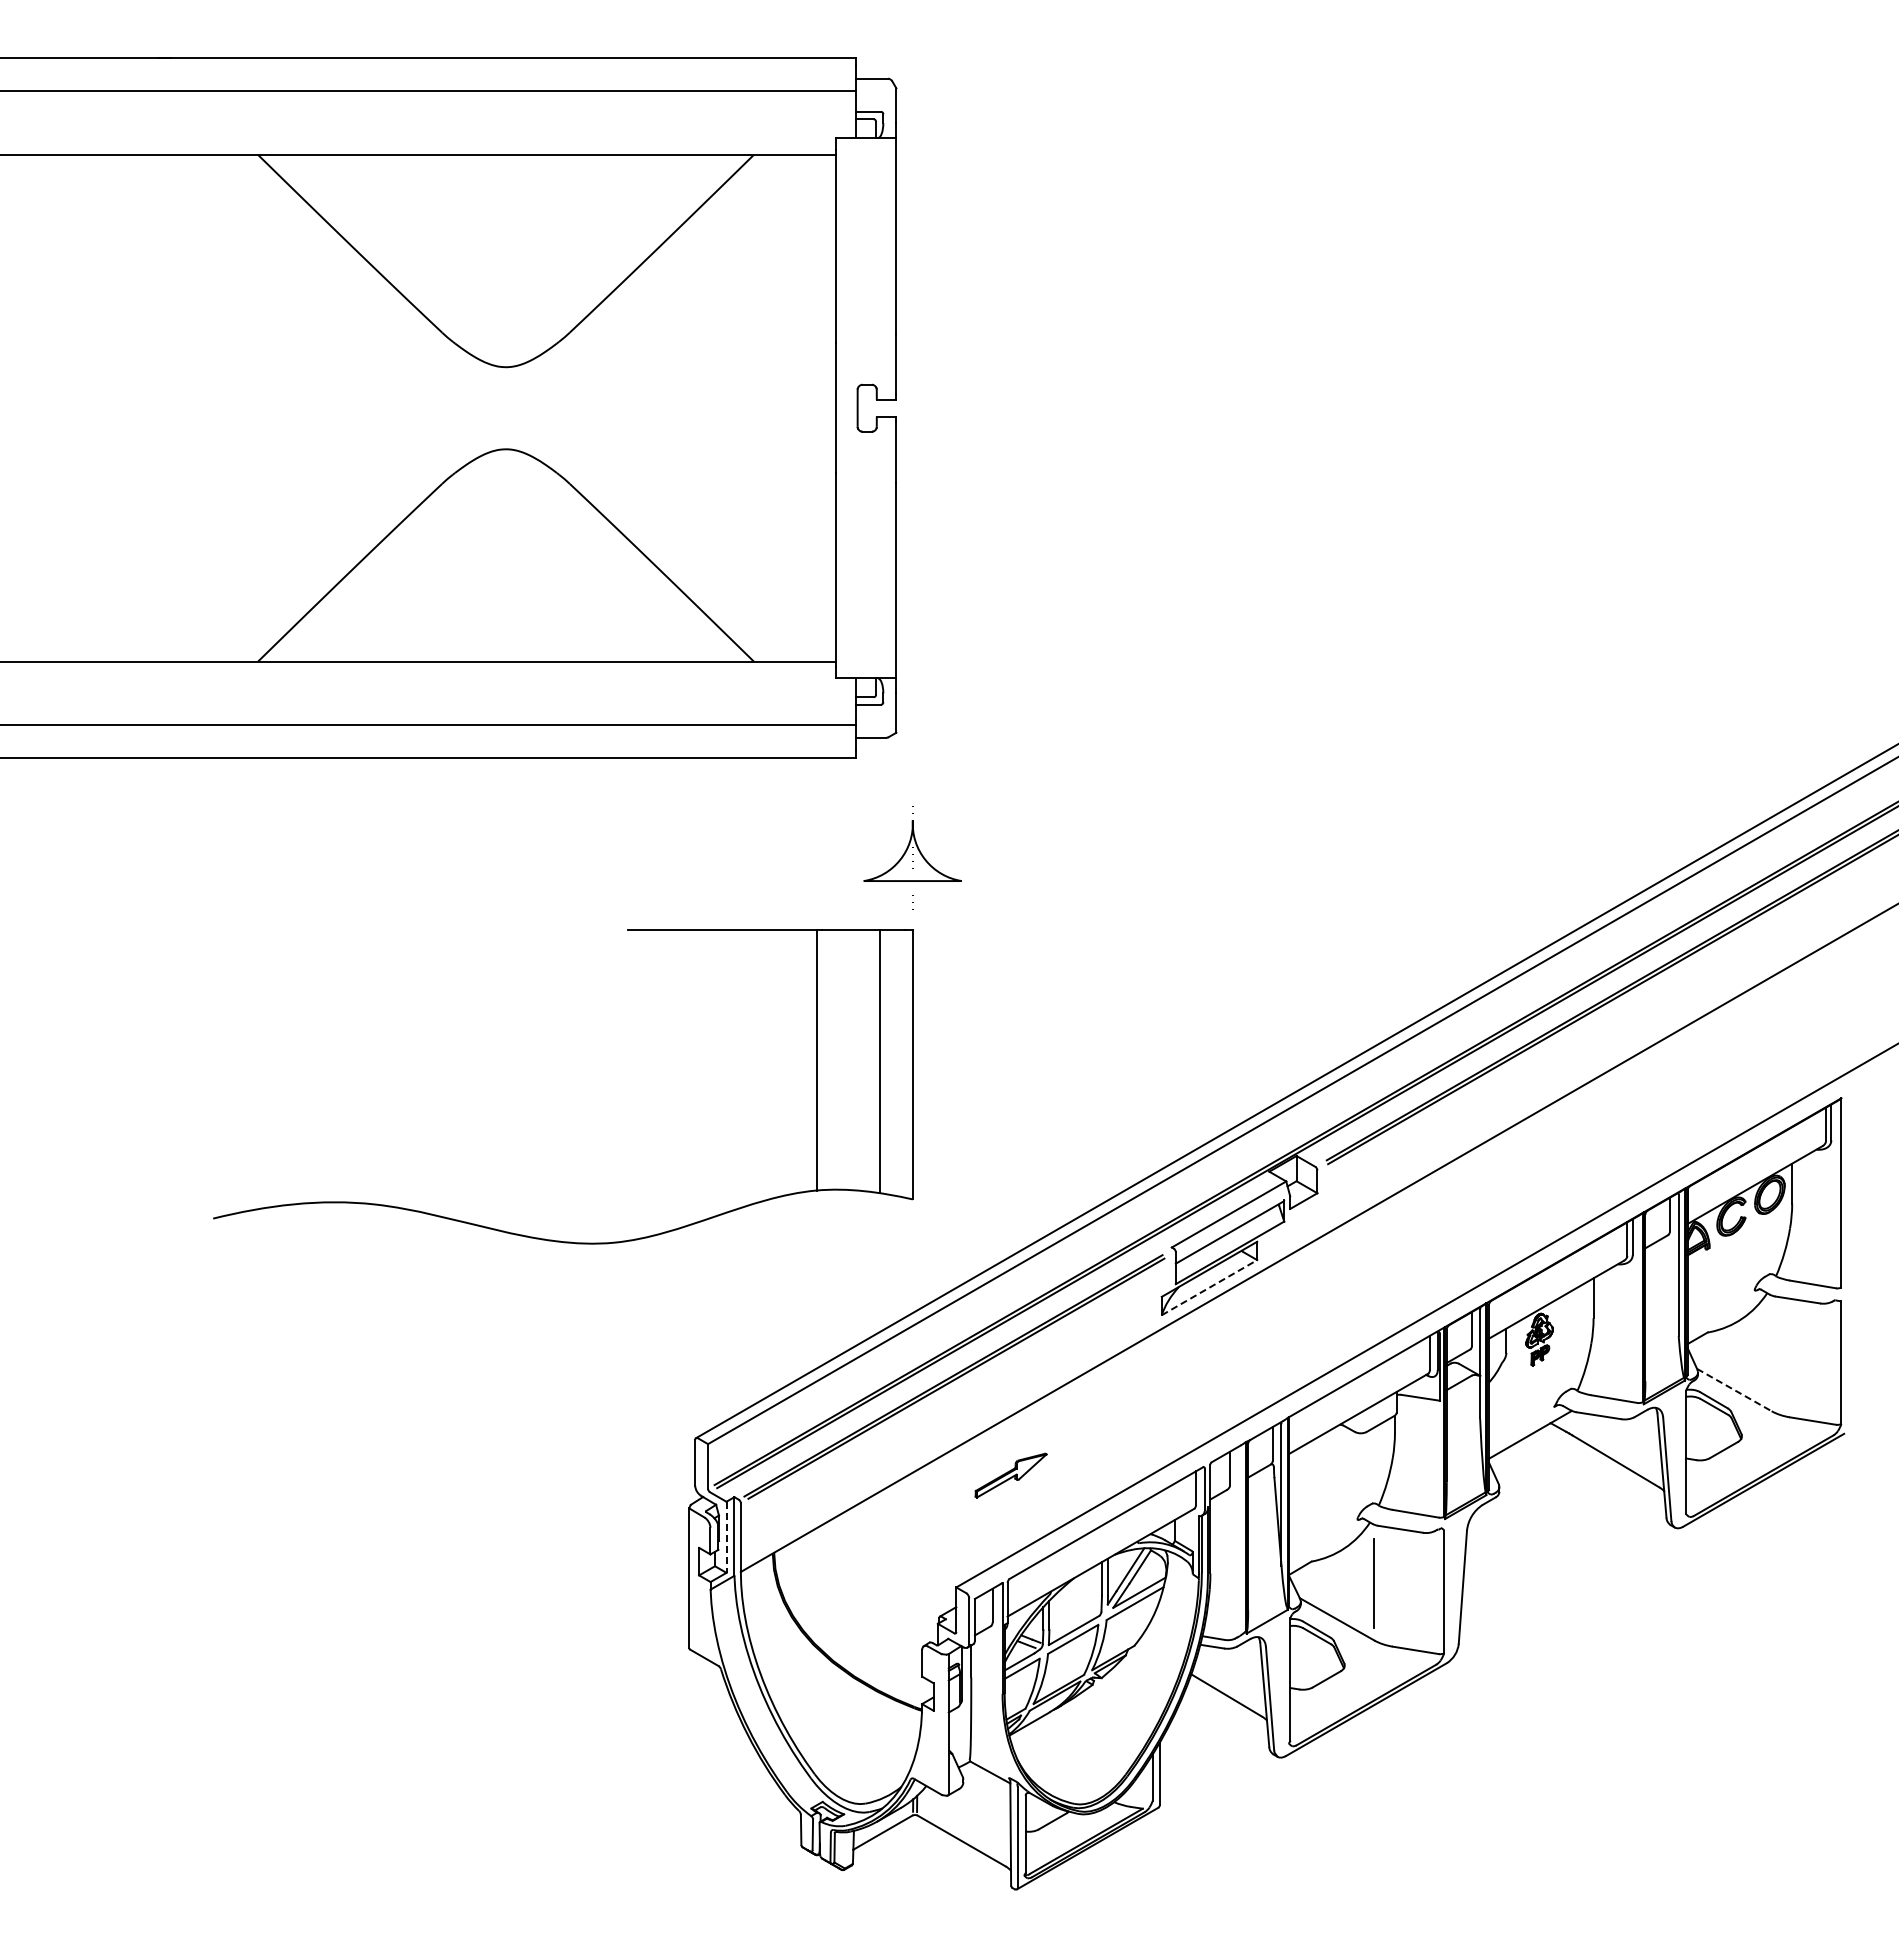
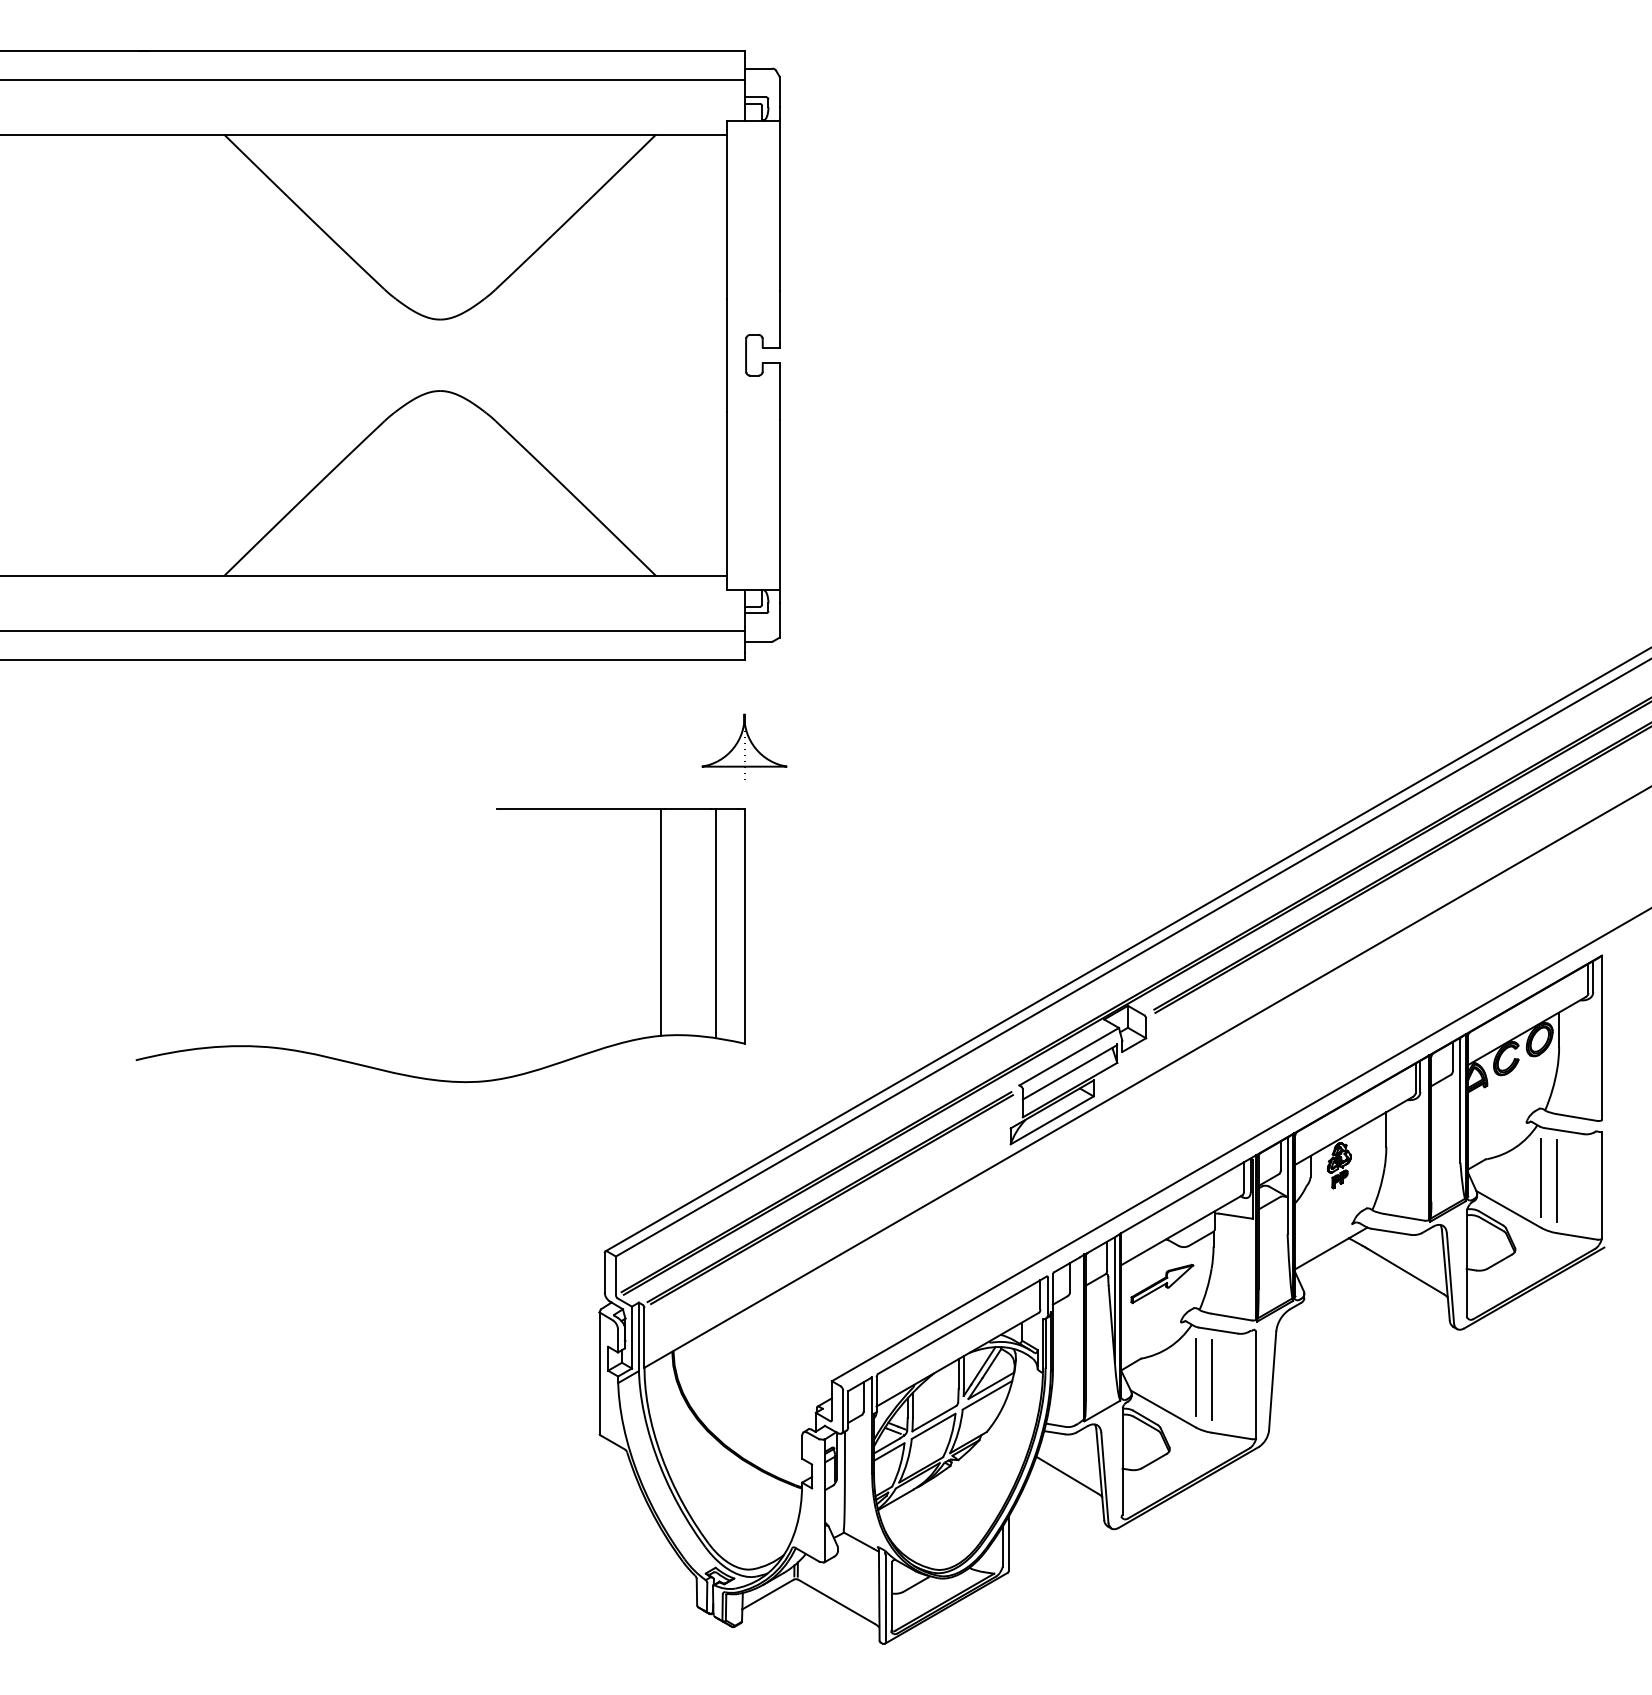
part: (627, 930) -> (496, 809), moved
line: (1209, 1287) -> (1052, 1120), dashed -> solid
line: (1771, 1353) -> (1541, 1177), added
line: (1790, 1356) -> (1557, 1180), added
line: (1734, 1390) -> (1508, 1209), dashed -> solid
part: (1010, 1475) -> (1161, 1283), moved
line: (726, 1537) -> (631, 1337), dashed -> solid
line: (1392, 1585) -> (1211, 1379), added

